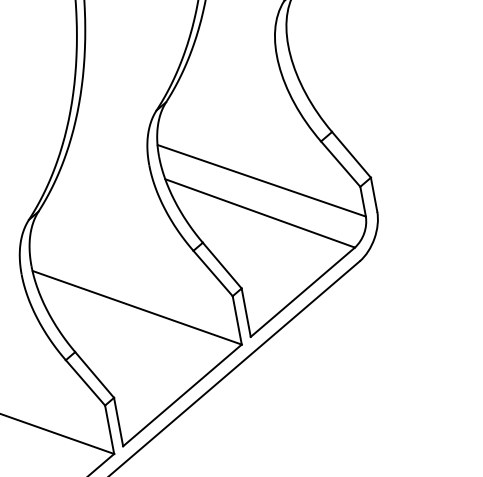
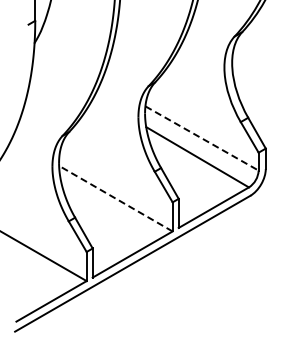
line: (262, 180) -> (202, 138), solid -> dashed
line: (136, 307) -> (115, 198), solid -> dashed

